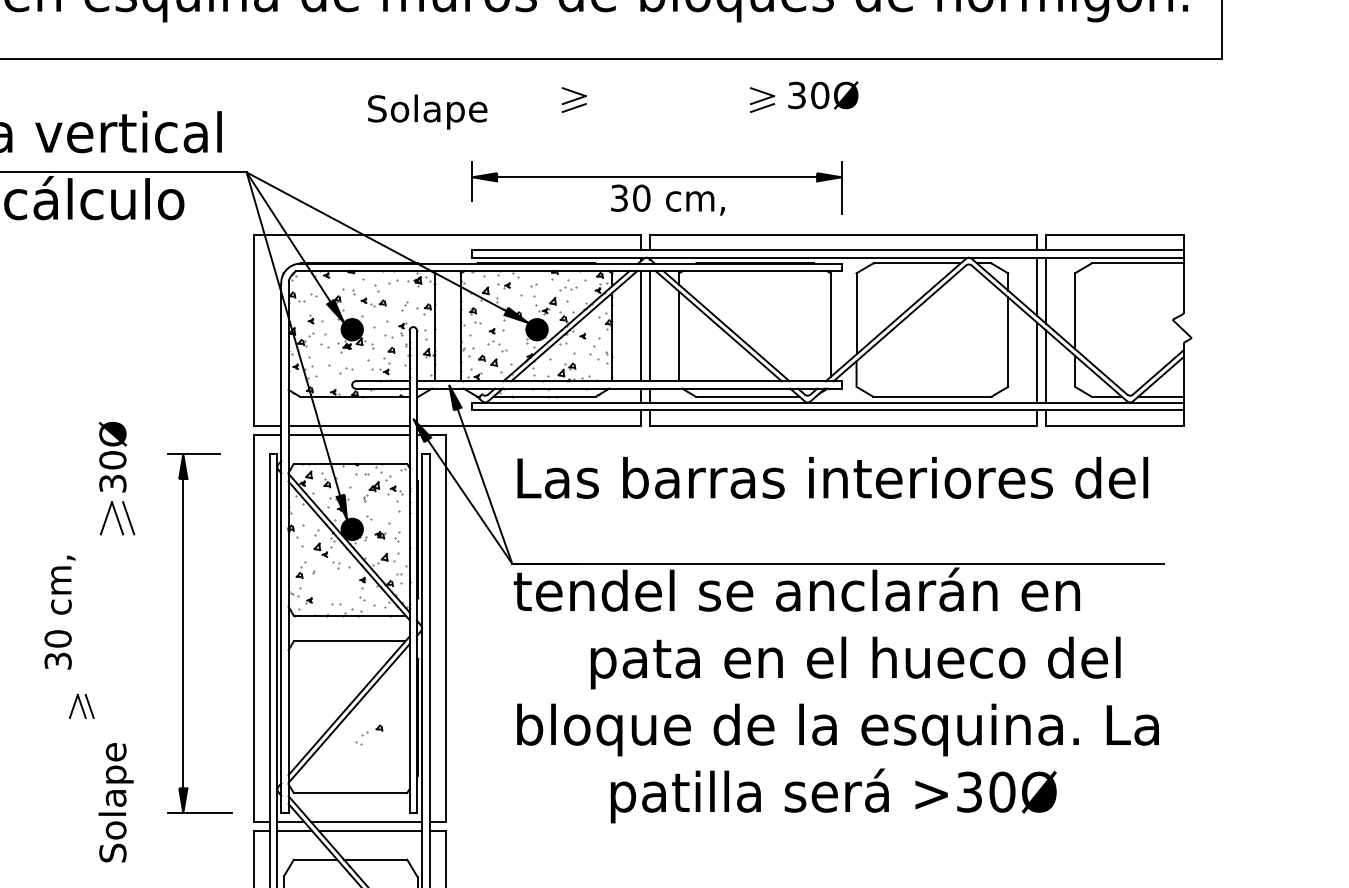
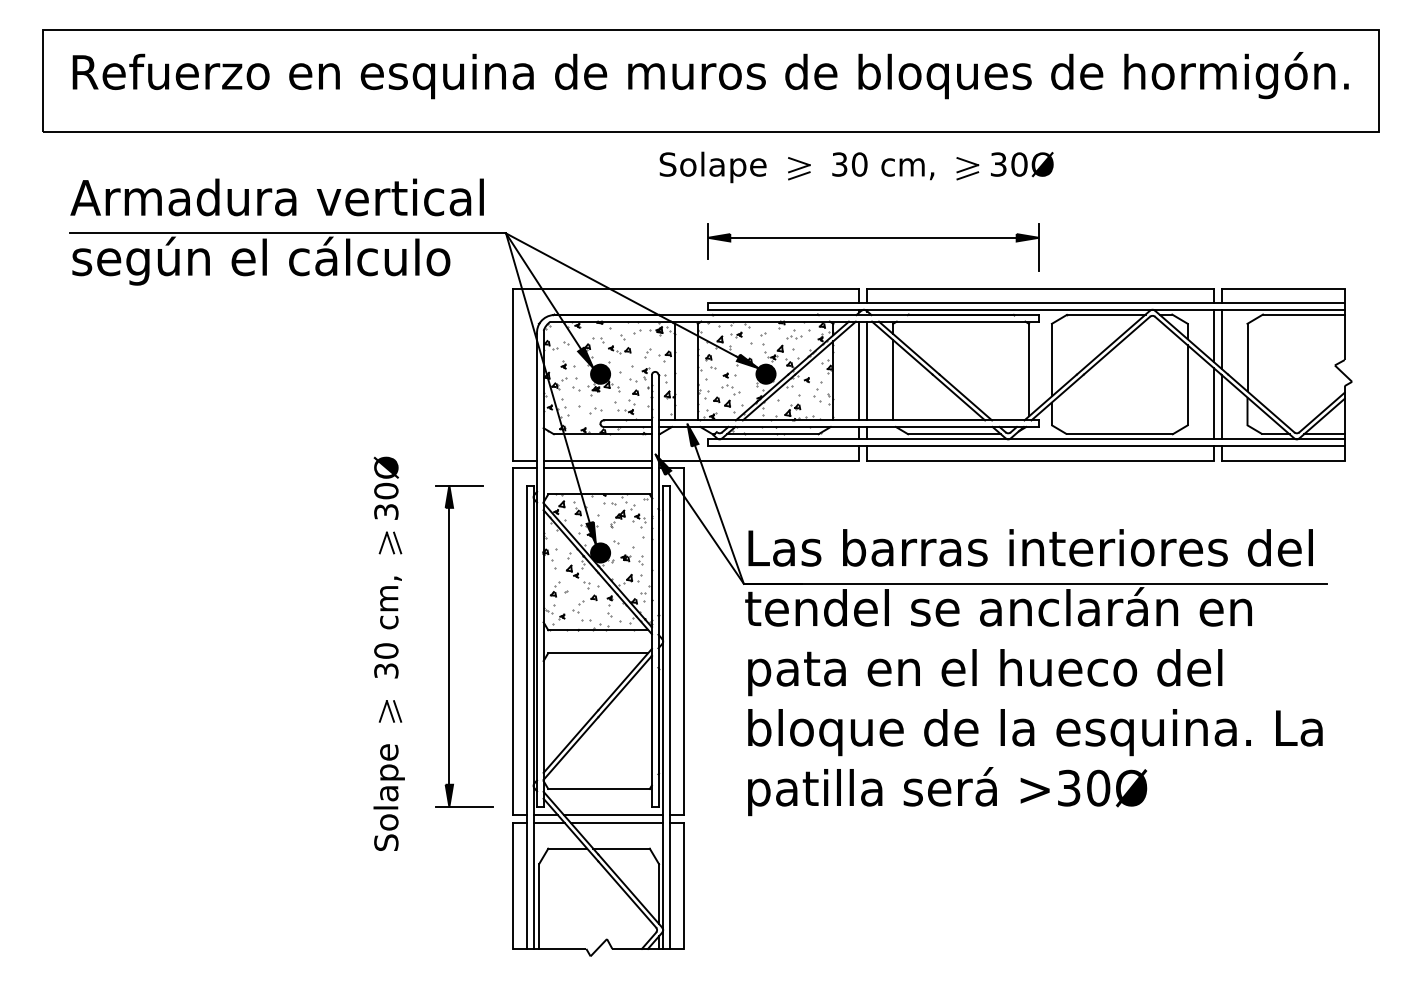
text: (427, 112) -> (712, 167), moved
text: (668, 200) -> (883, 166), moved
text: (832, 477) -> (1030, 547), moved
part: (117, 517) -> (390, 542), size x0.71
text: (59, 612) -> (387, 627), moved
text: (856, 662) -> (985, 672), moved
part: (81, 706) -> (390, 711), moved
part: (368, 734) -> (584, 603), moved
text: (833, 795) -> (947, 791), moved

